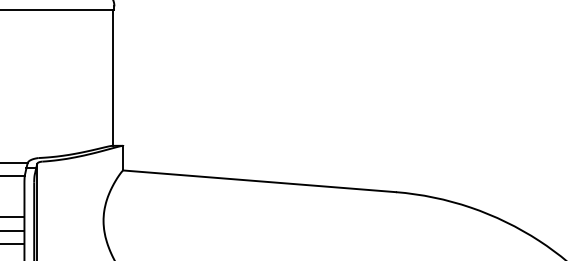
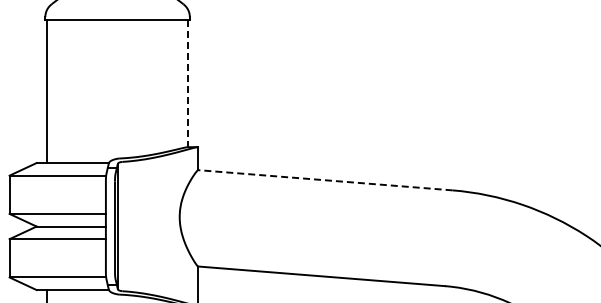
line: (112, 77) -> (188, 83), solid -> dashed
line: (259, 181) -> (325, 180), solid -> dashed

